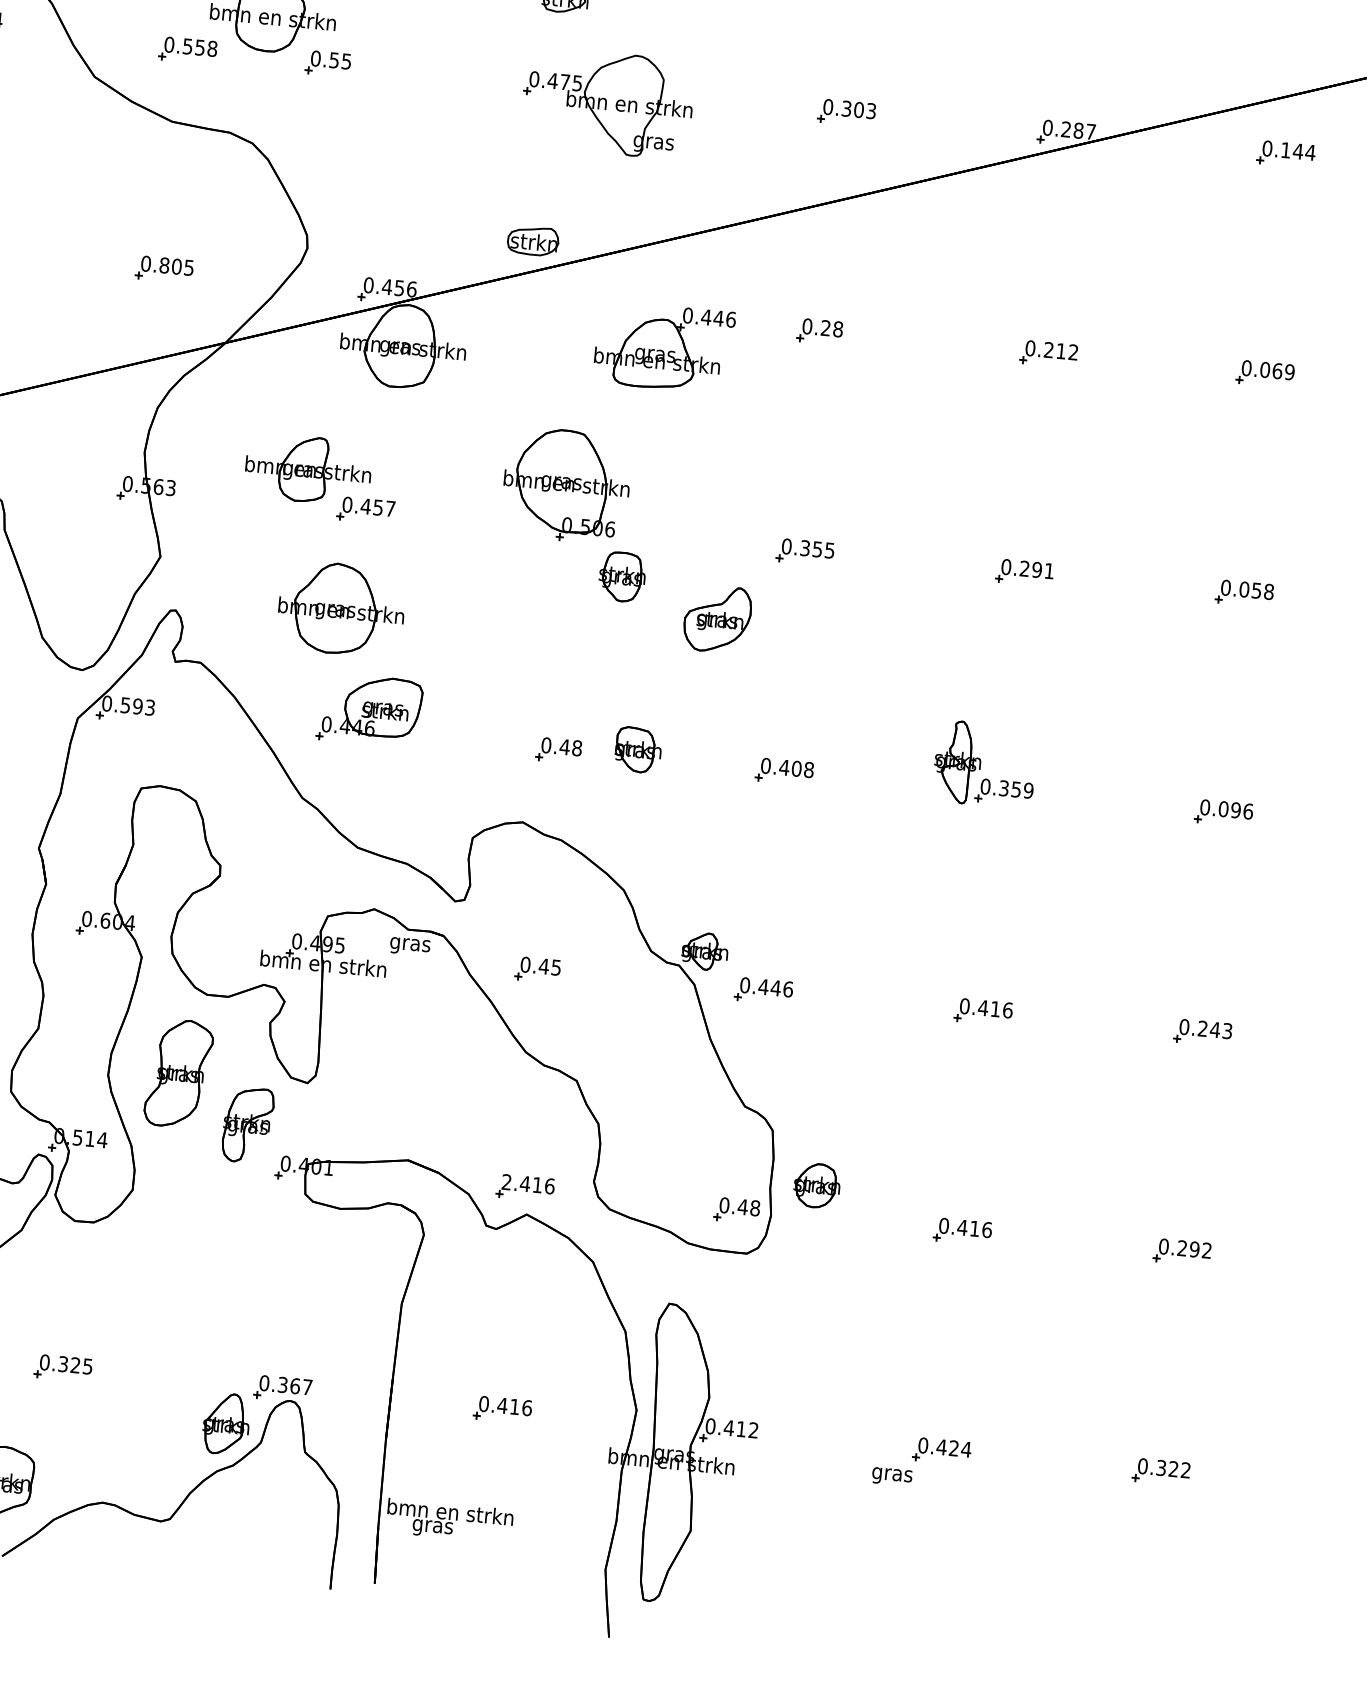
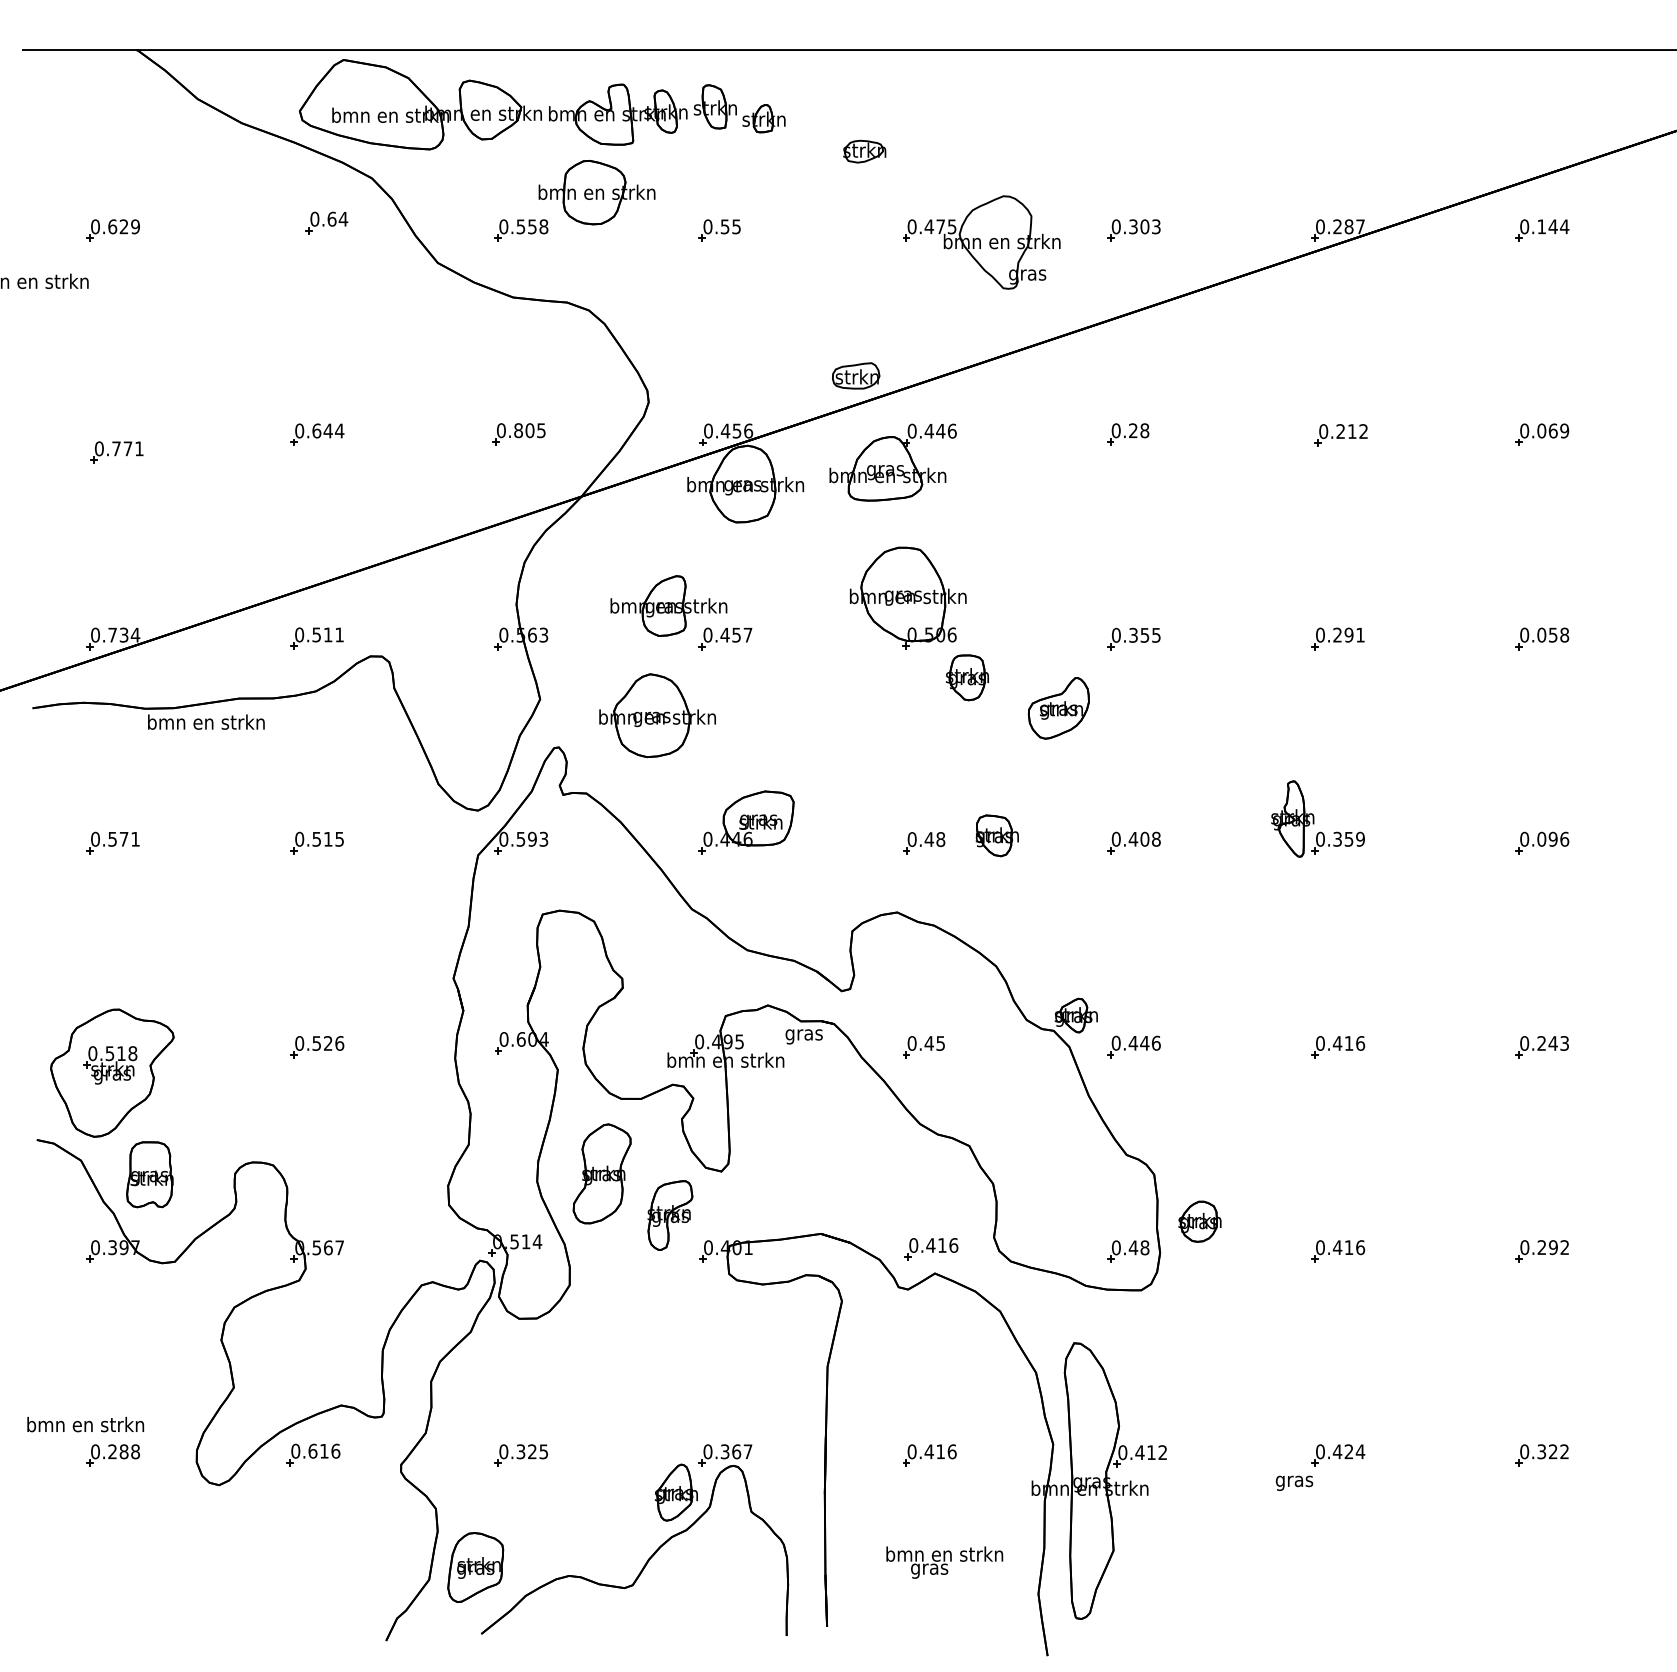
part: (327, 63) -> (719, 230), moved
part: (607, 103) -> (981, 242), moved
part: (663, 347) -> (892, 462), moved
part: (341, 608) -> (657, 715), moved
text: (506, 1182) -> (913, 1245), 2.416 -> 0.416
text: (449, 1520) -> (944, 1562), moved

